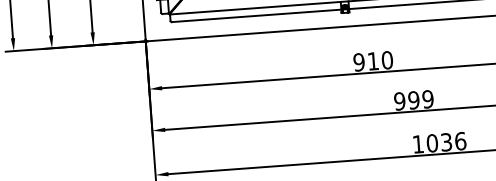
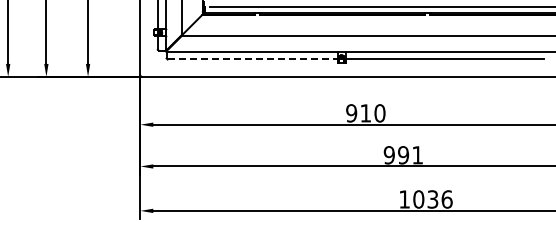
line: (257, 15) -> (253, 59), solid -> dashed
text: (427, 99) -> (417, 155), 999 -> 991

